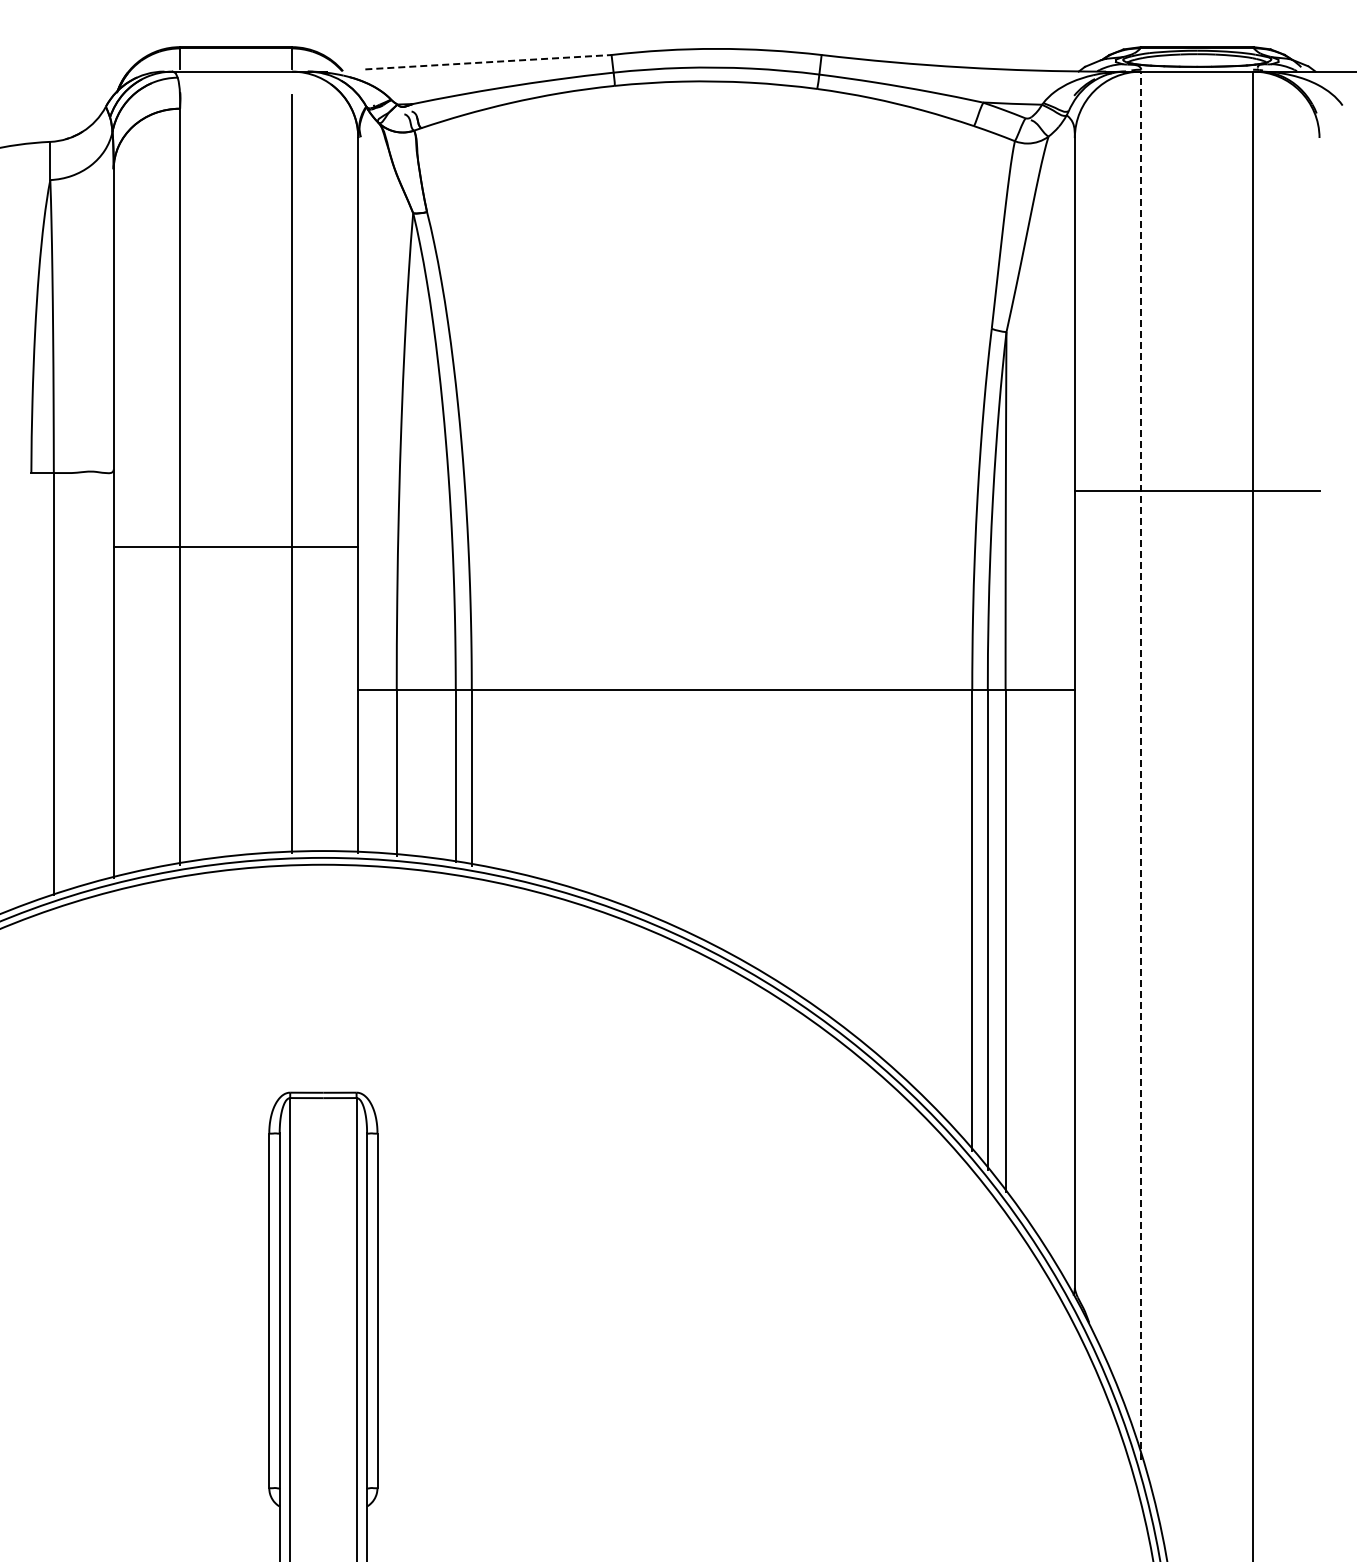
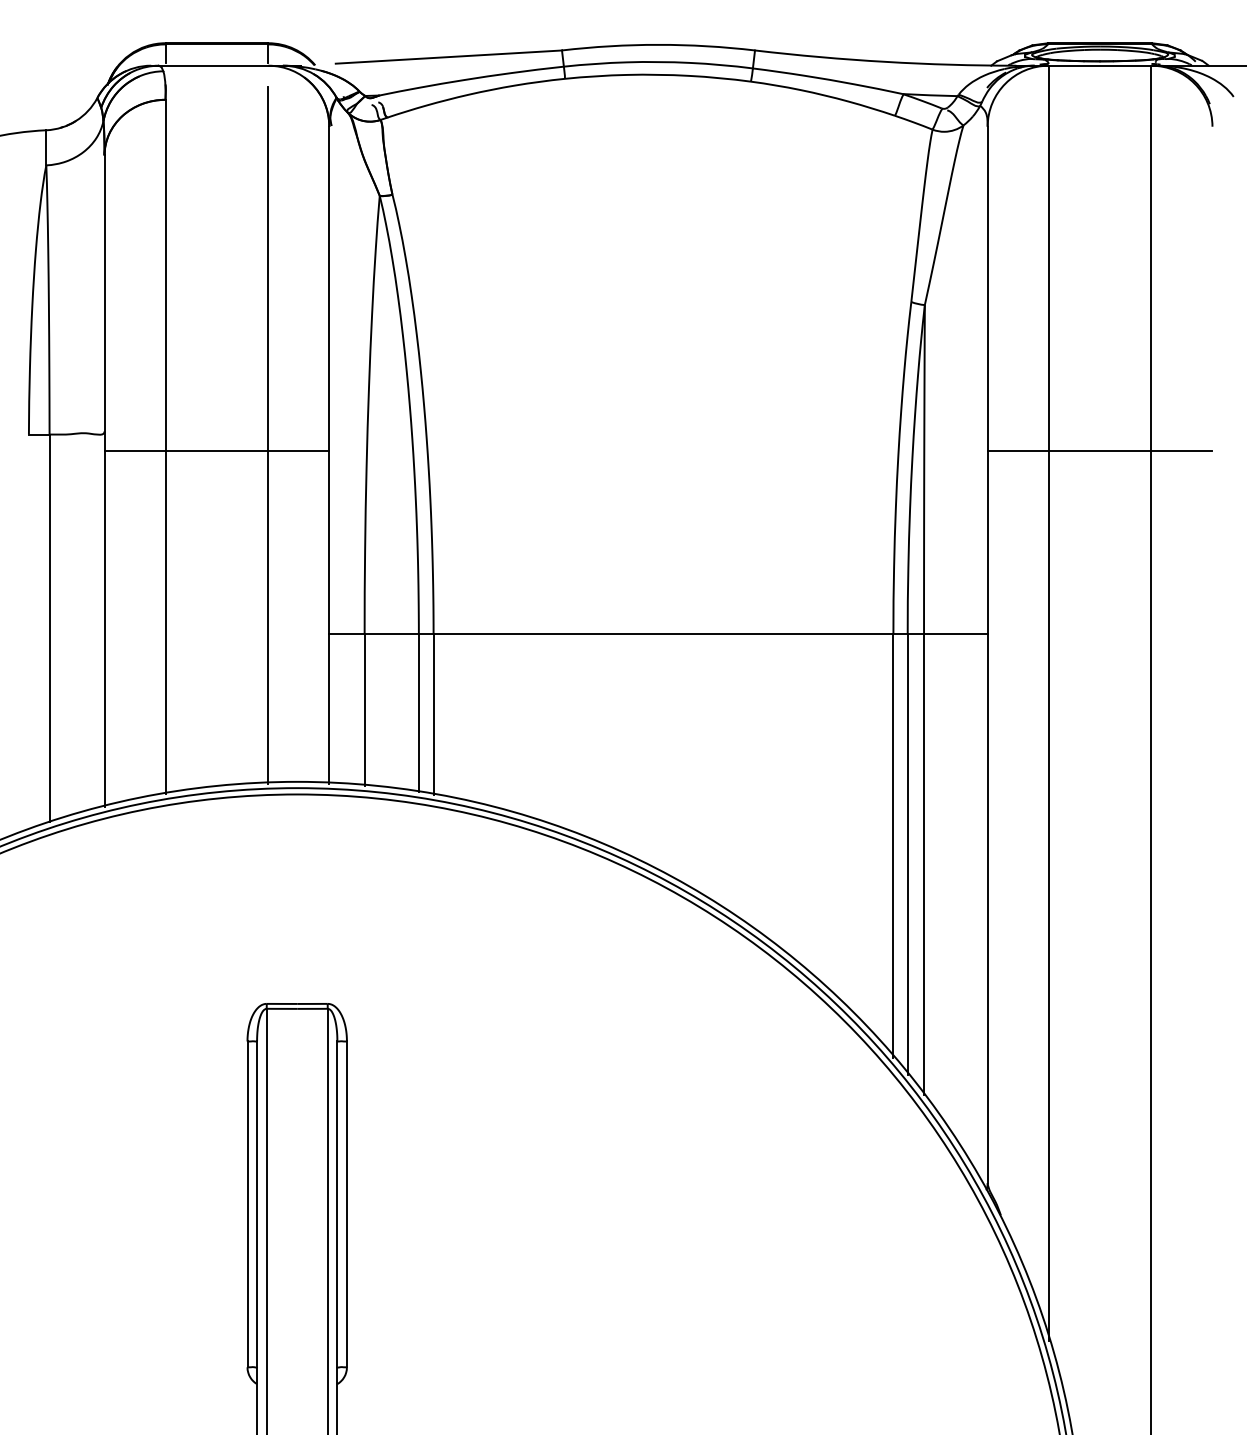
line: (488, 62) -> (448, 57), dashed -> solid
line: (235, 547) -> (216, 451), moved
line: (1141, 765) -> (1048, 703), dashed -> solid

